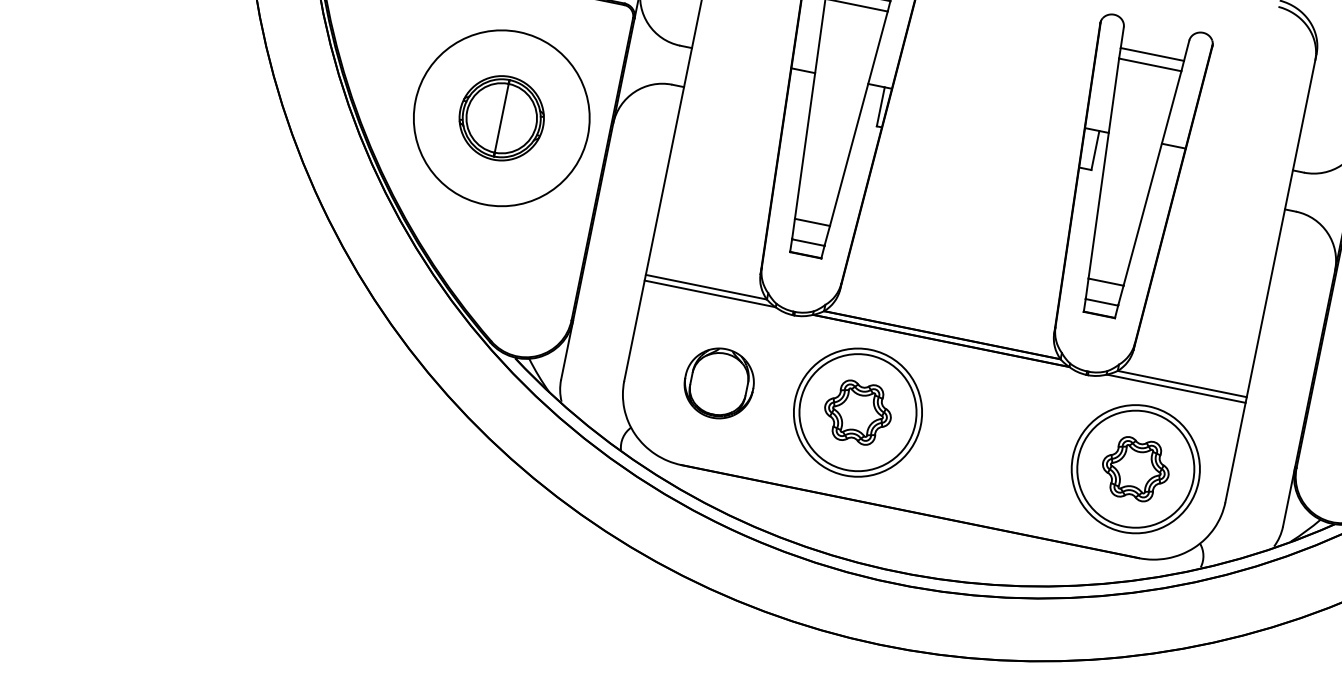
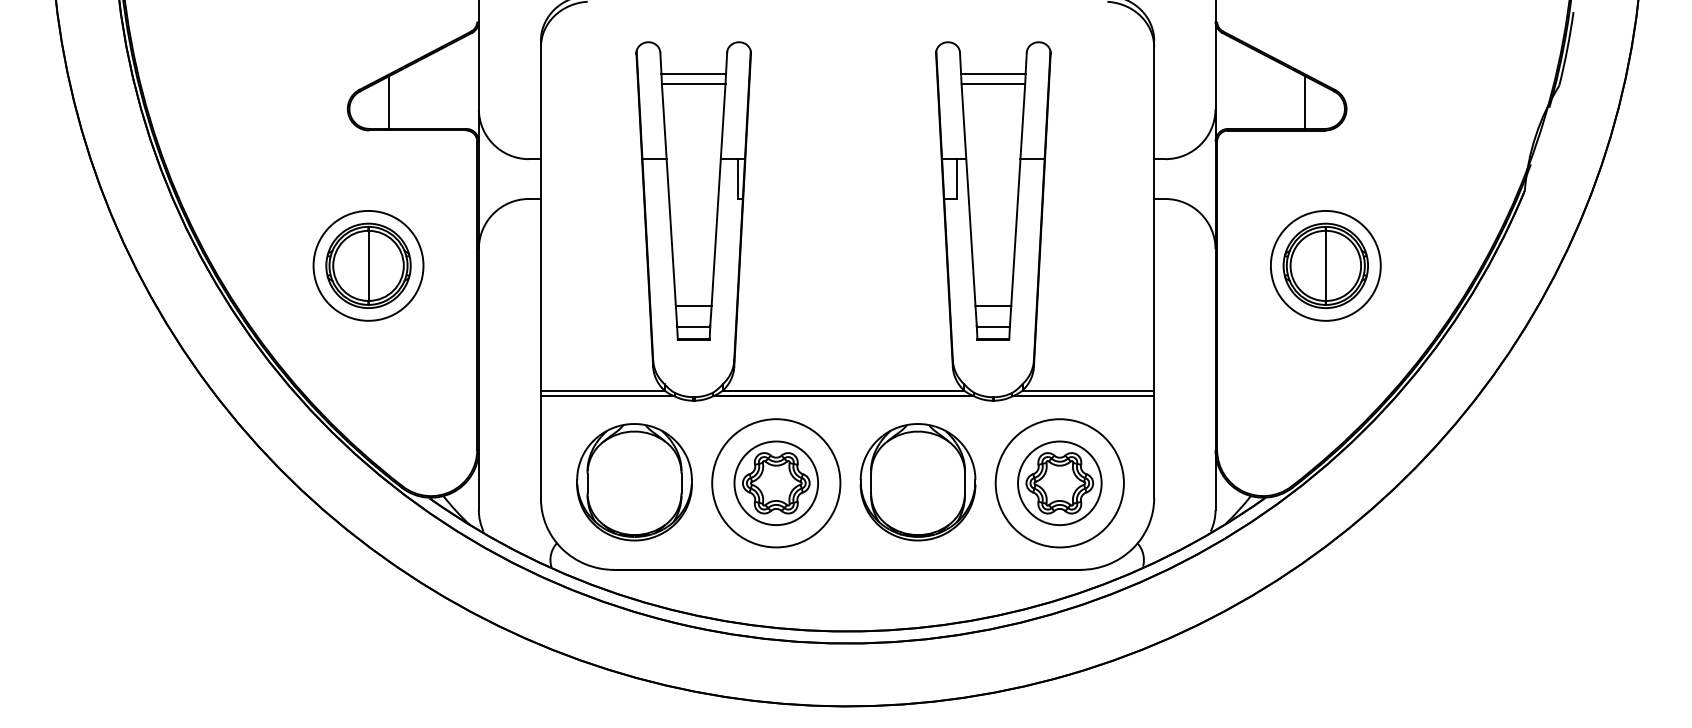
circle: (501, 117) -> (368, 265), size x0.62
part: (719, 383) -> (634, 482), size x1.67
circle: (858, 412) -> (776, 483), size x0.71
part: (996, 440) -> (917, 482), added
circle: (1135, 469) -> (1059, 483), size x0.71

